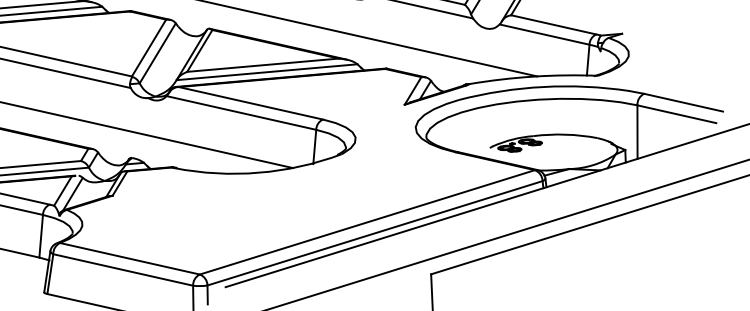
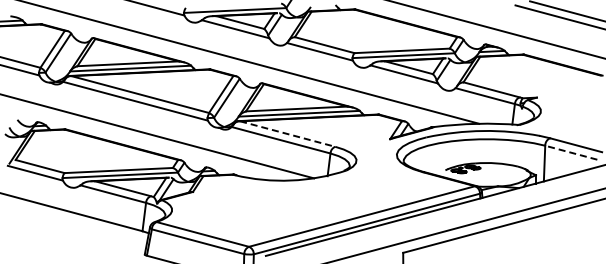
line: (252, 103) -> (288, 134), solid -> dashed
line: (677, 113) -> (571, 152), solid -> dashed

